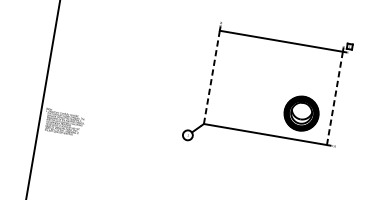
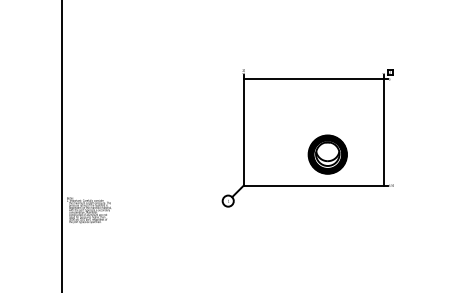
line: (211, 78) -> (243, 133), dashed -> solid
line: (334, 98) -> (383, 132), dashed -> solid
part: (301, 113) -> (327, 154), moved

